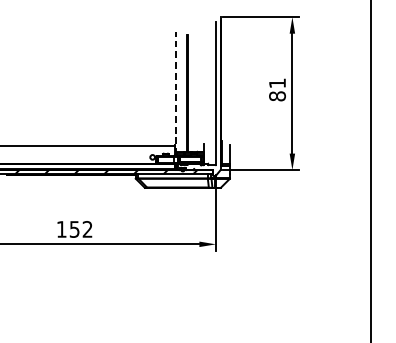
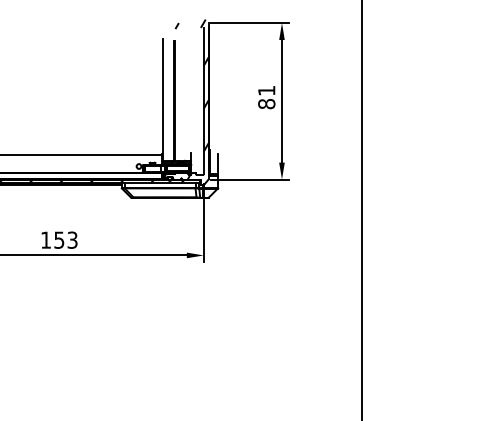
hatch: (199, 91) -> (186, 99), added
line: (175, 93) -> (162, 101), dashed -> solid
text: (87, 229) -> (72, 240), 152 -> 153

